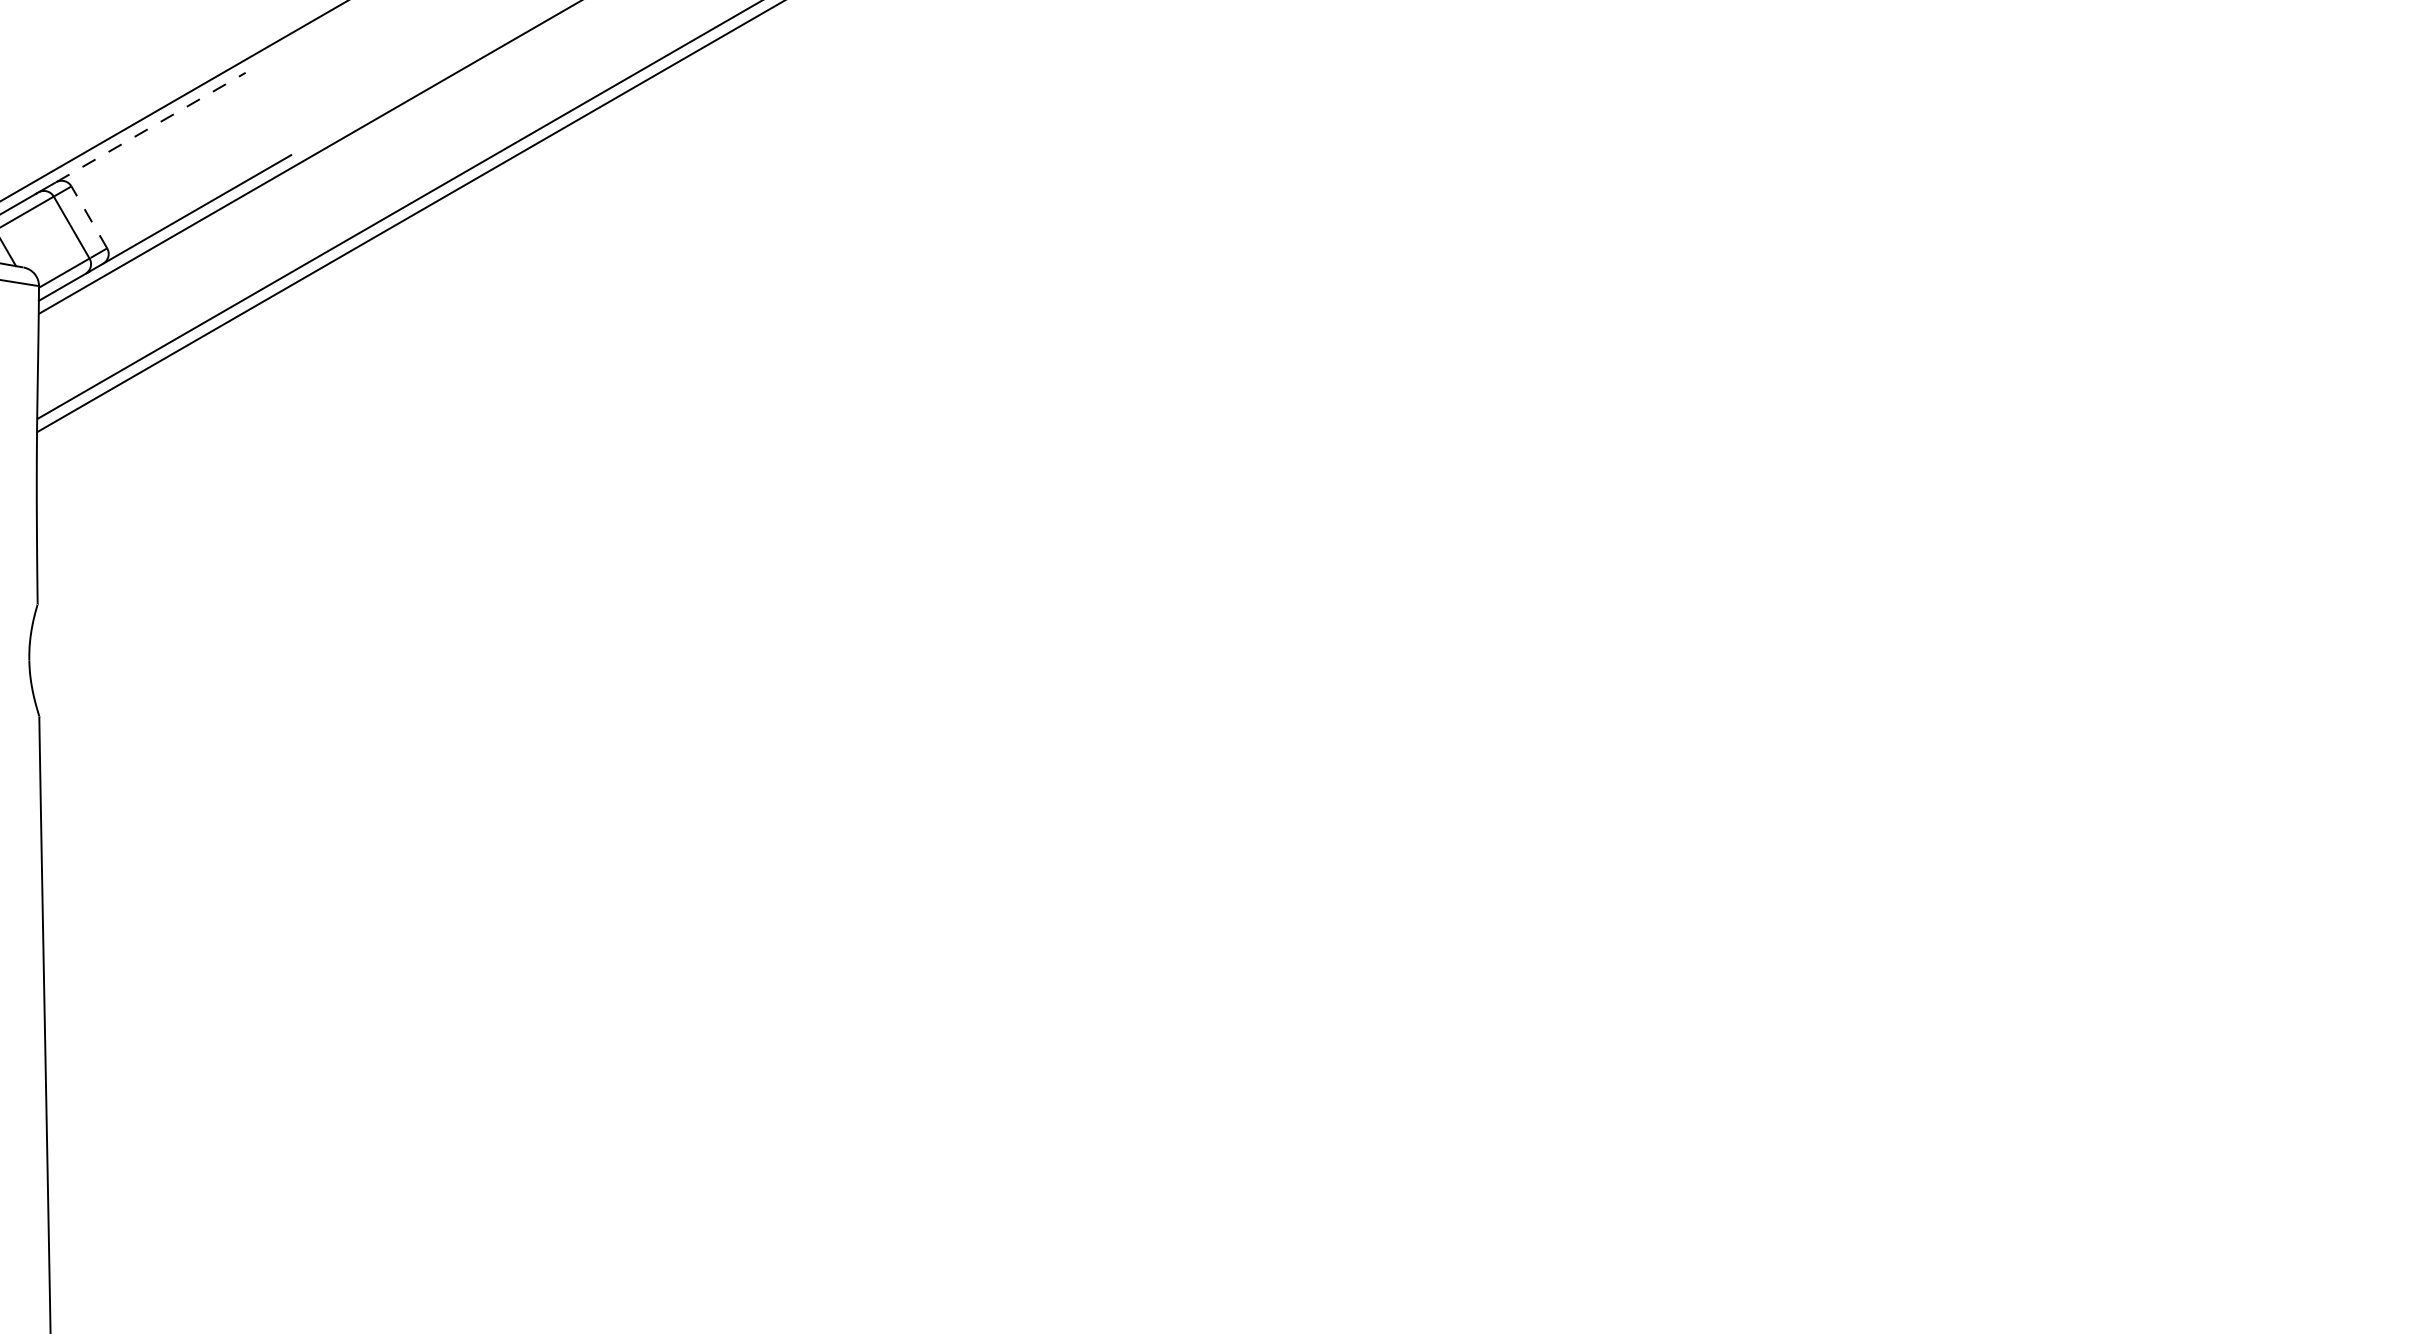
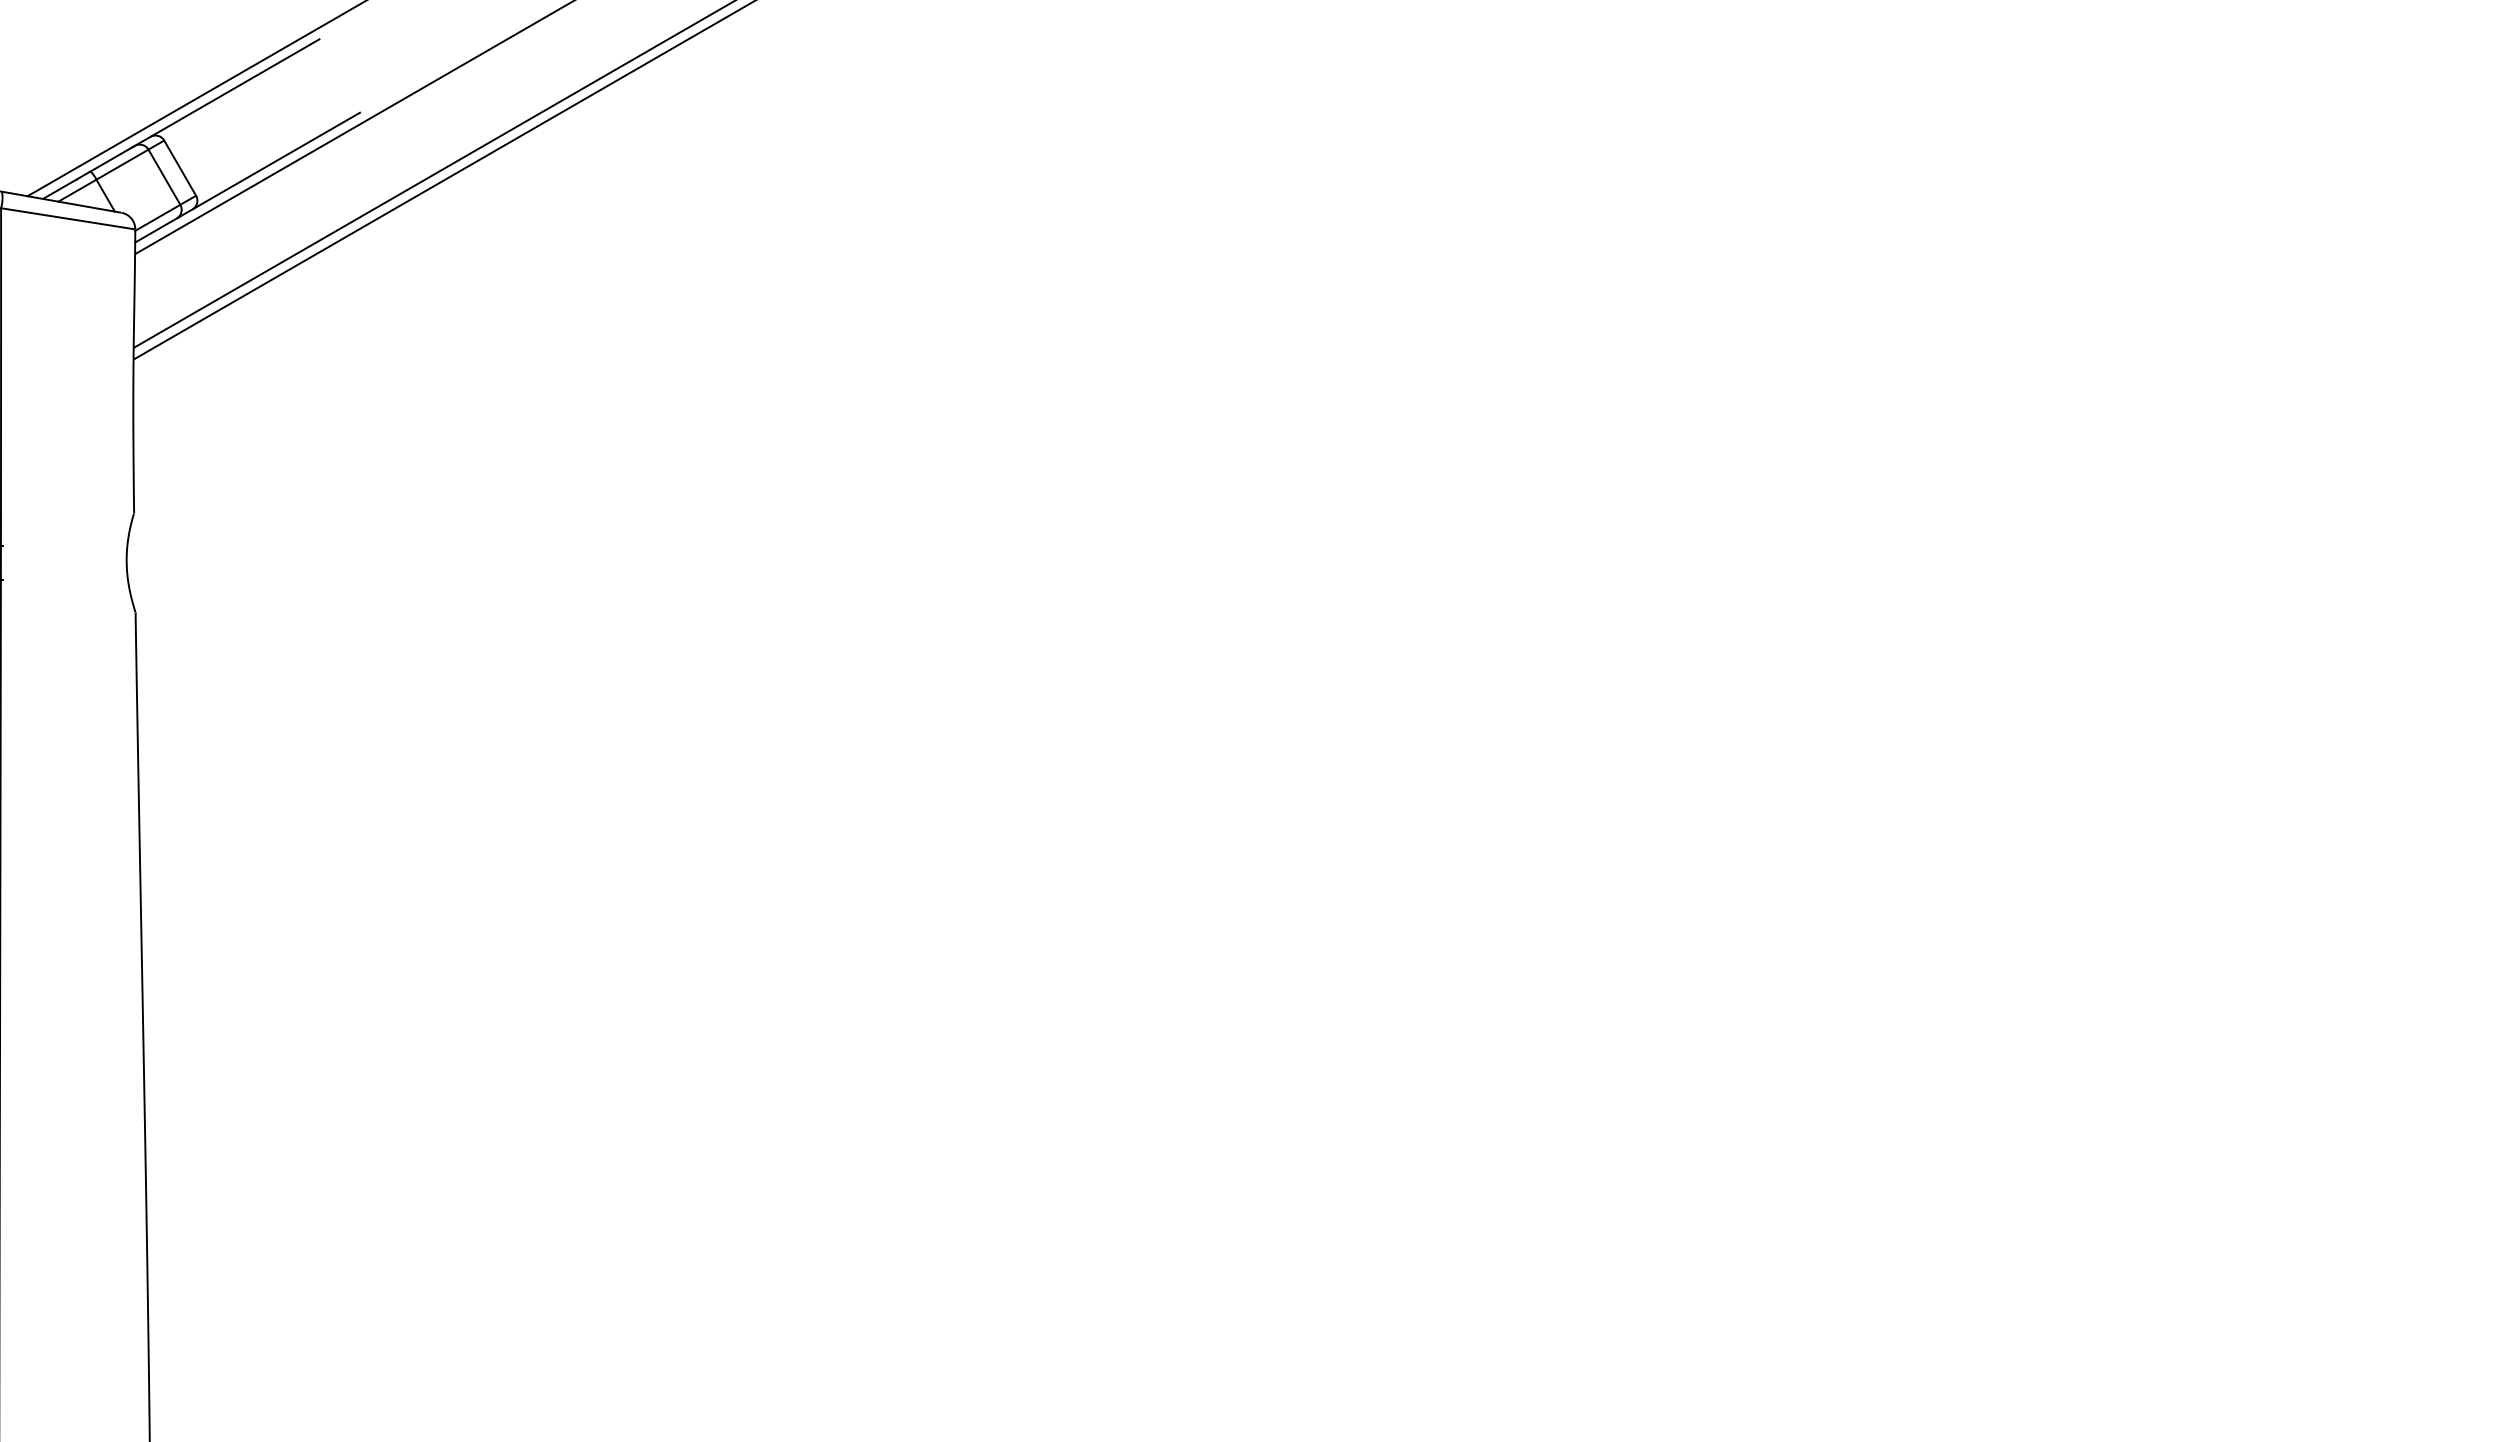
line: (151, 126) -> (235, 87), dashed -> solid
line: (89, 217) -> (180, 168), dashed -> solid

